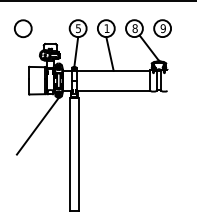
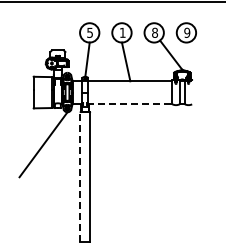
circle: (23, 28) -> (26, 32), removed
line: (113, 90) -> (130, 103), solid -> dashed
line: (70, 154) -> (80, 177), solid -> dashed

